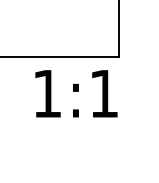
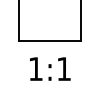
text: (76, 92) -> (50, 68), moved

